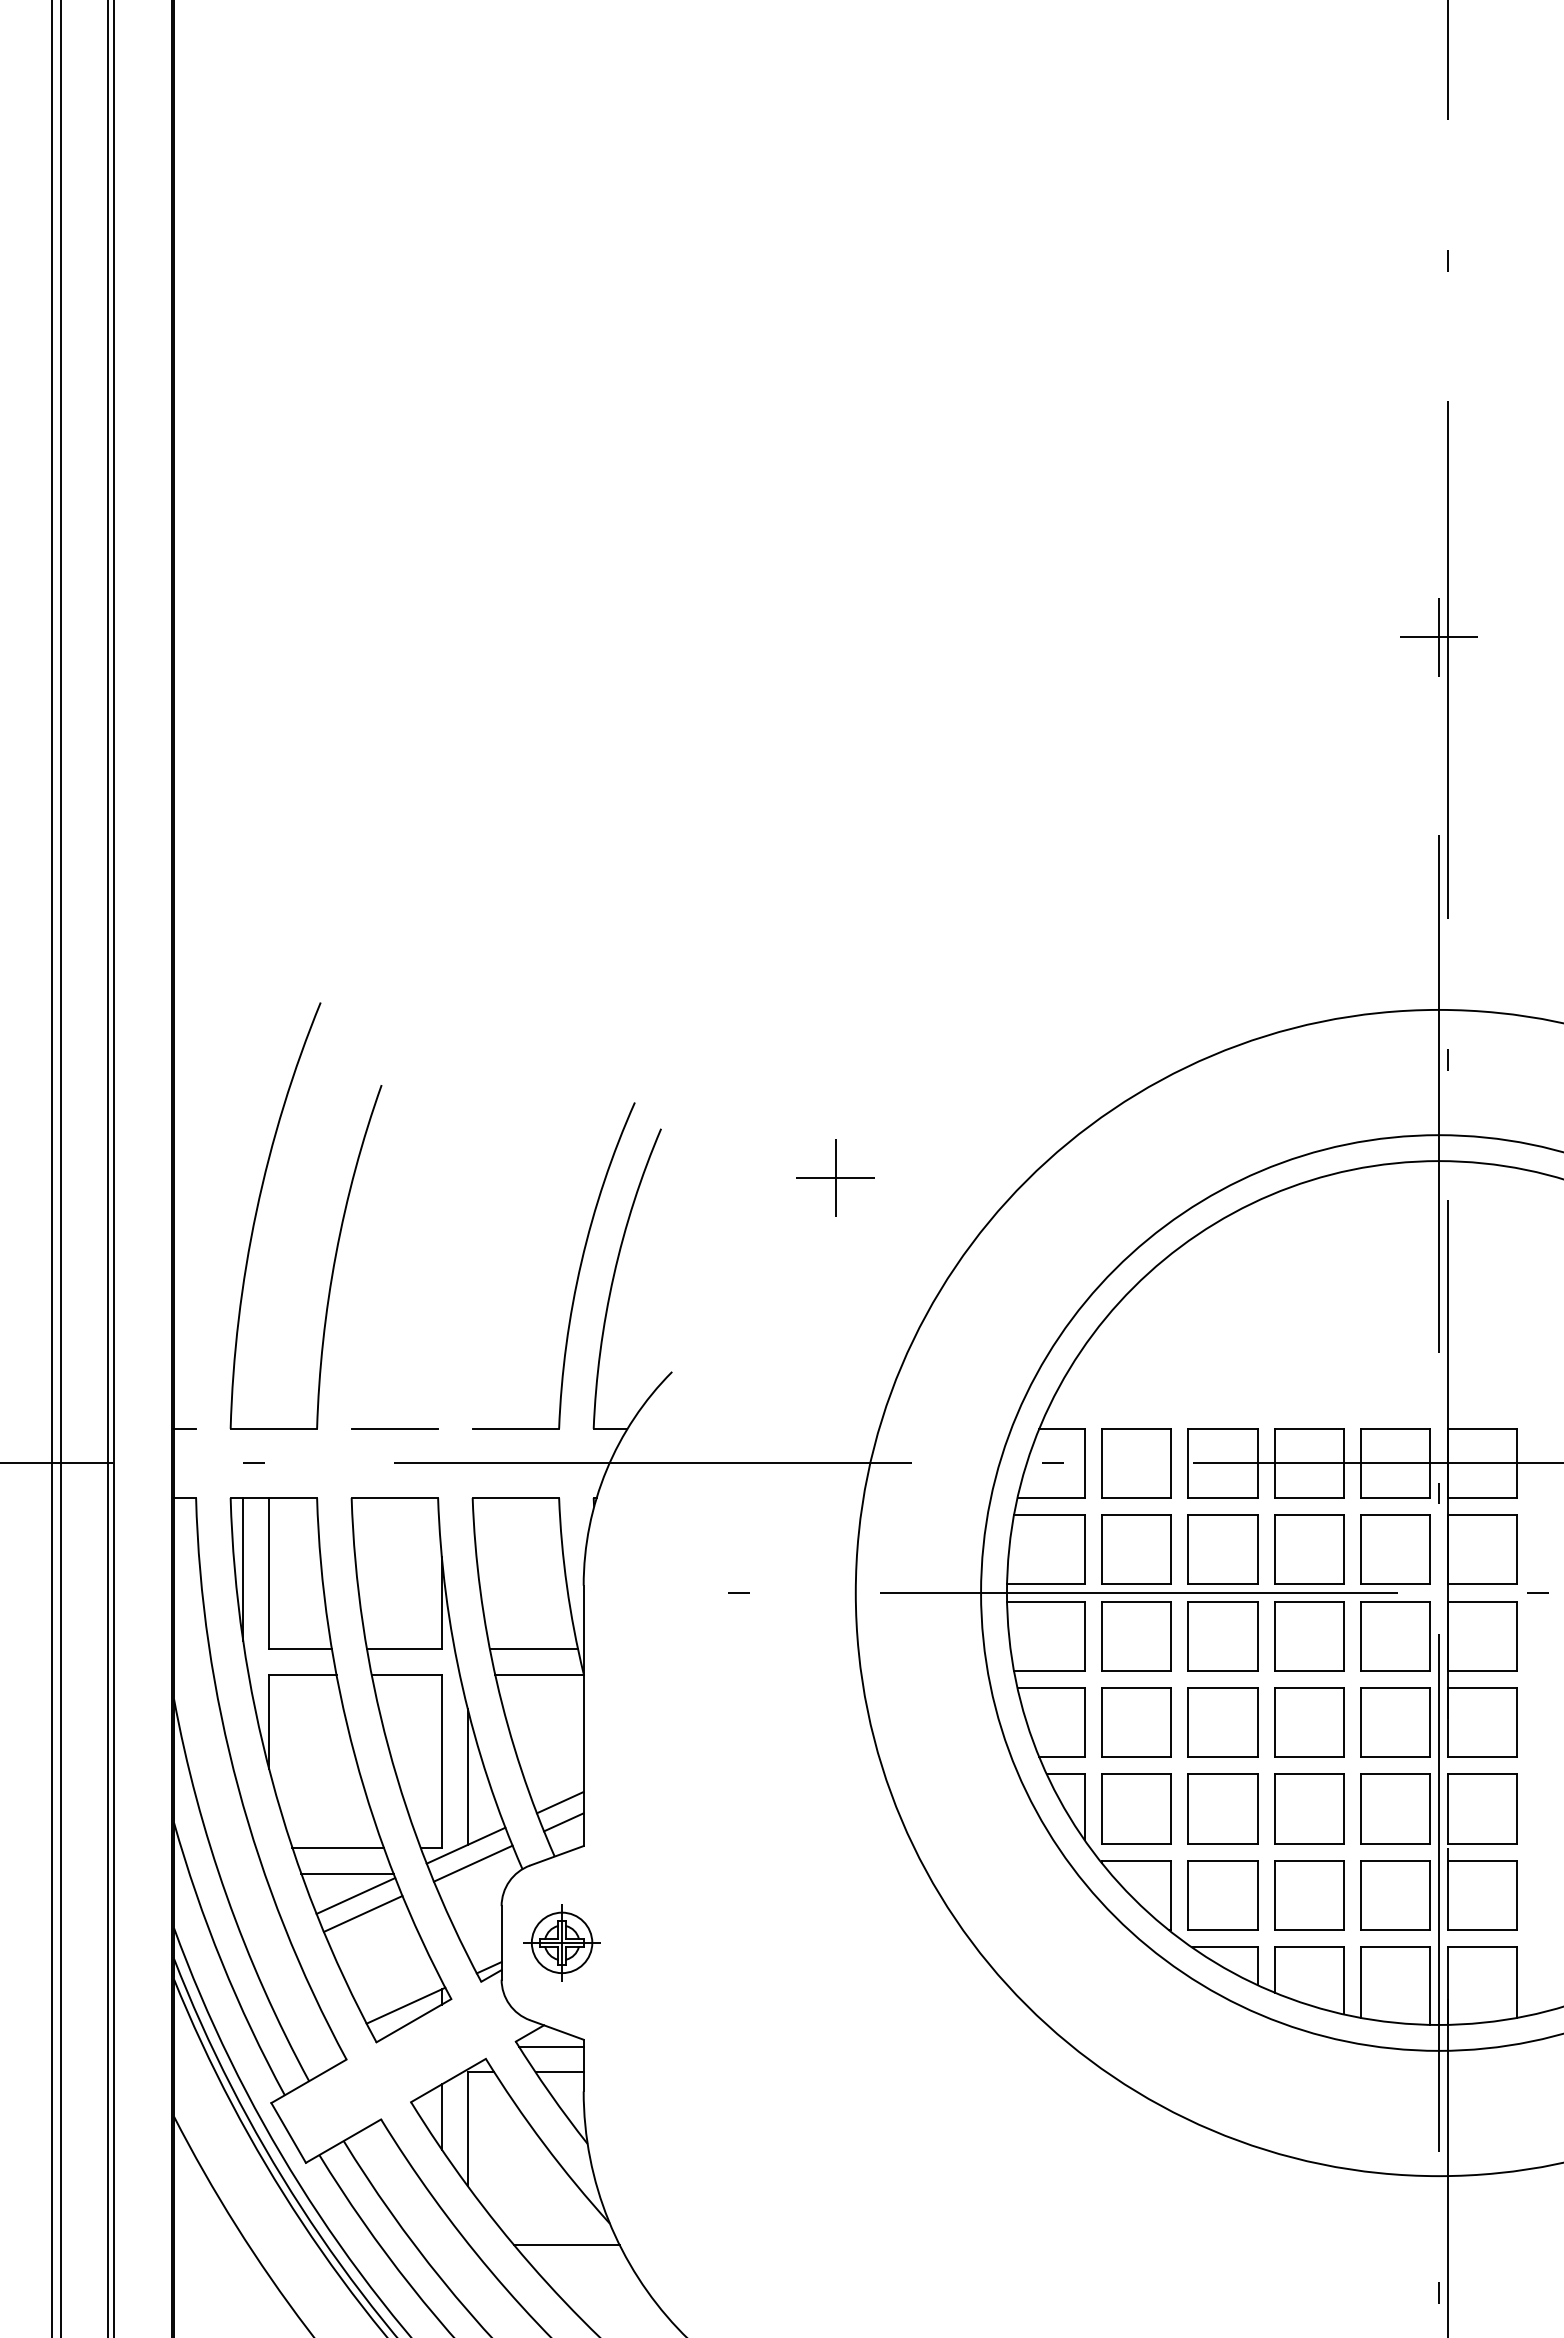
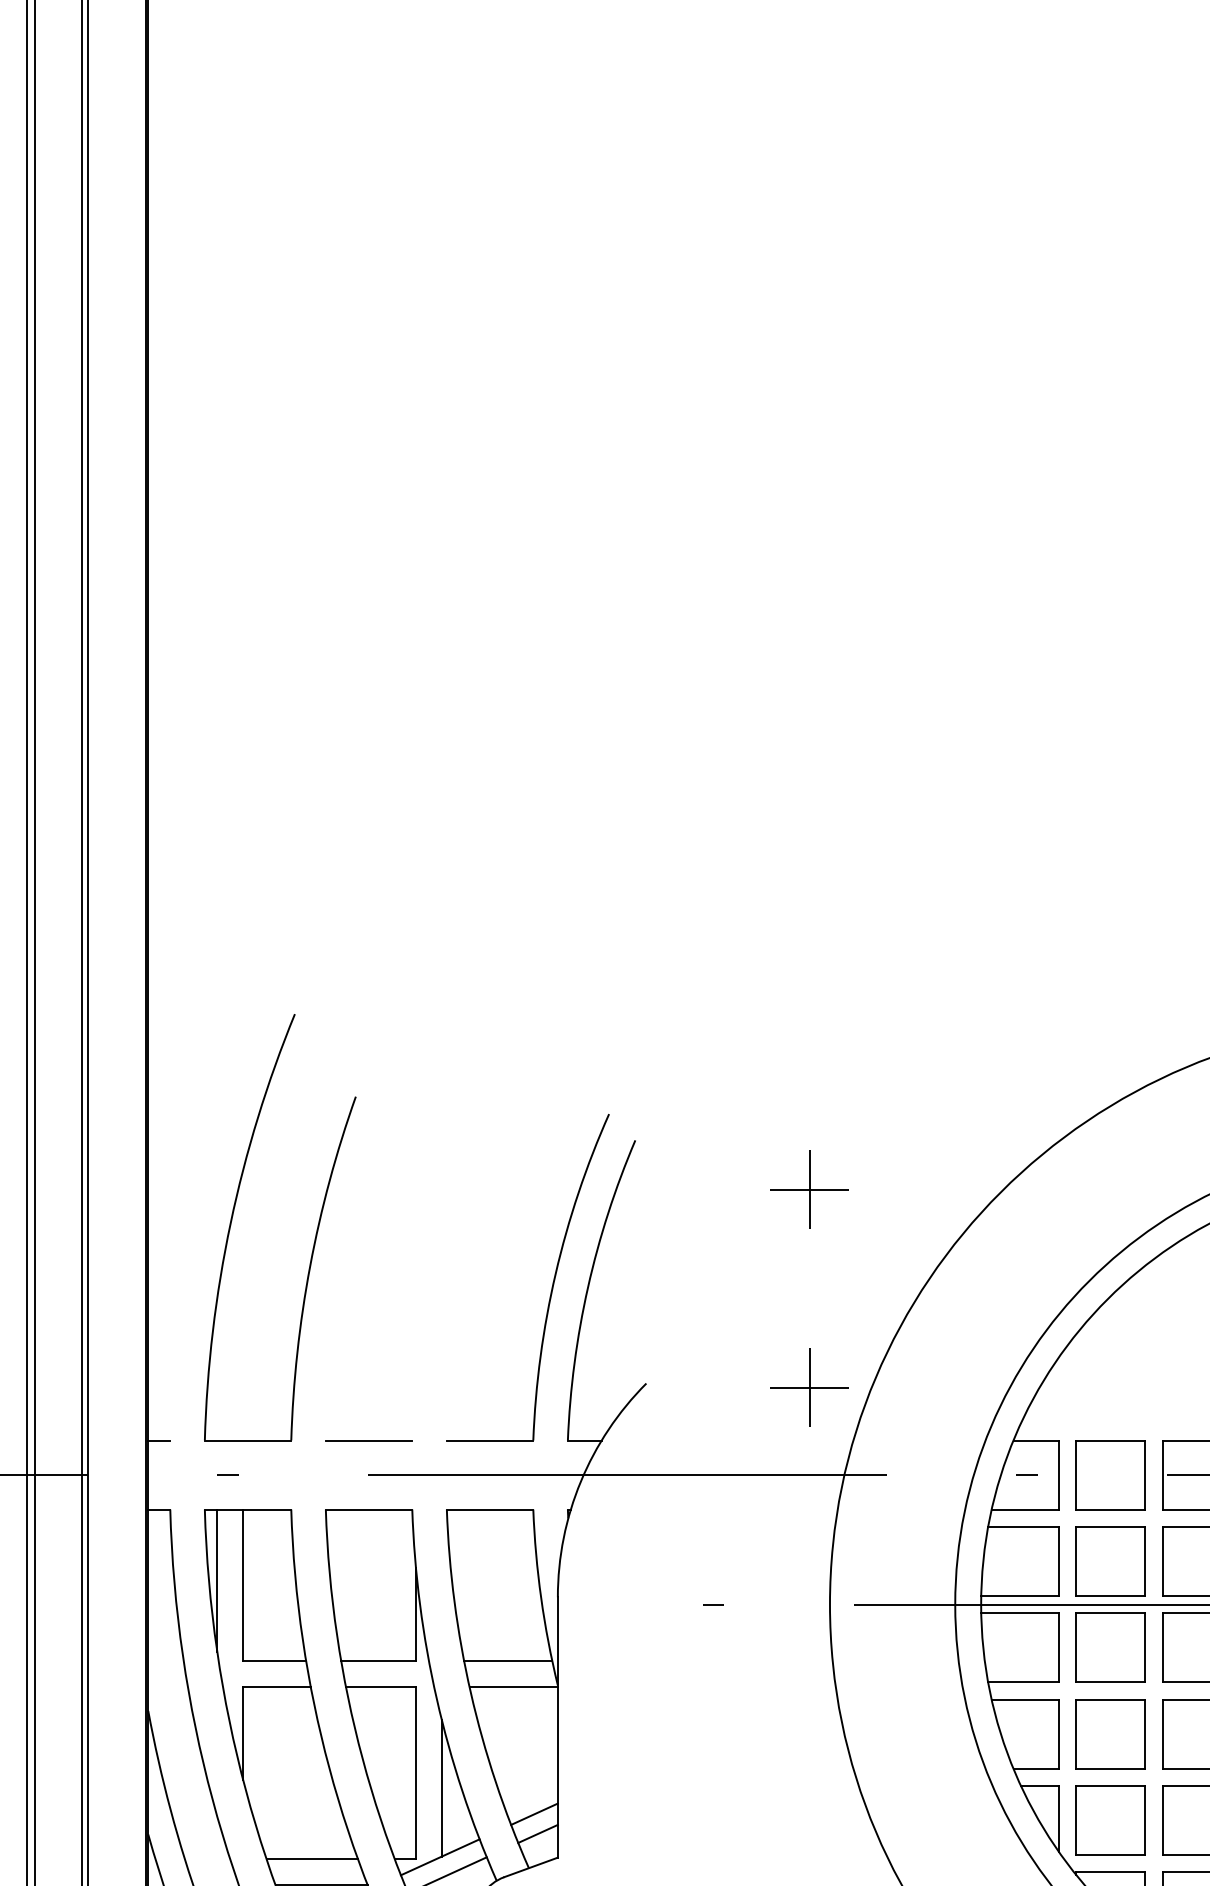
part: (835, 1375) -> (809, 1387), added

